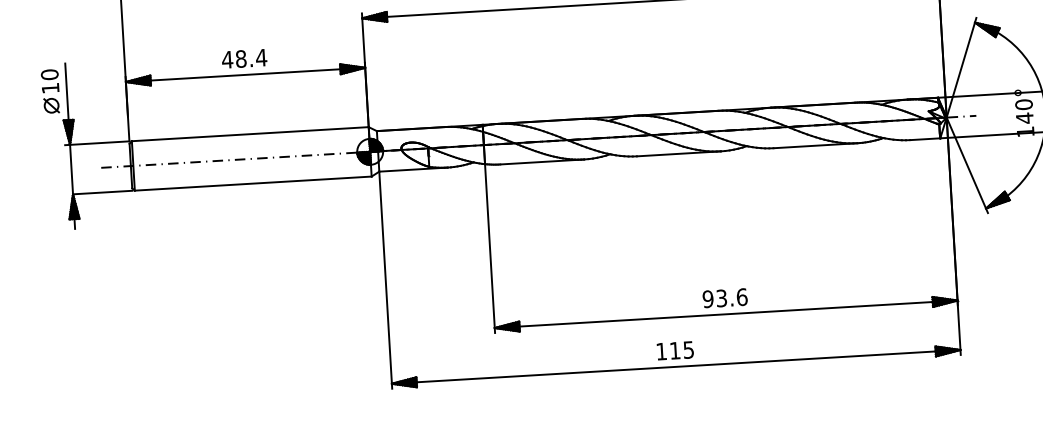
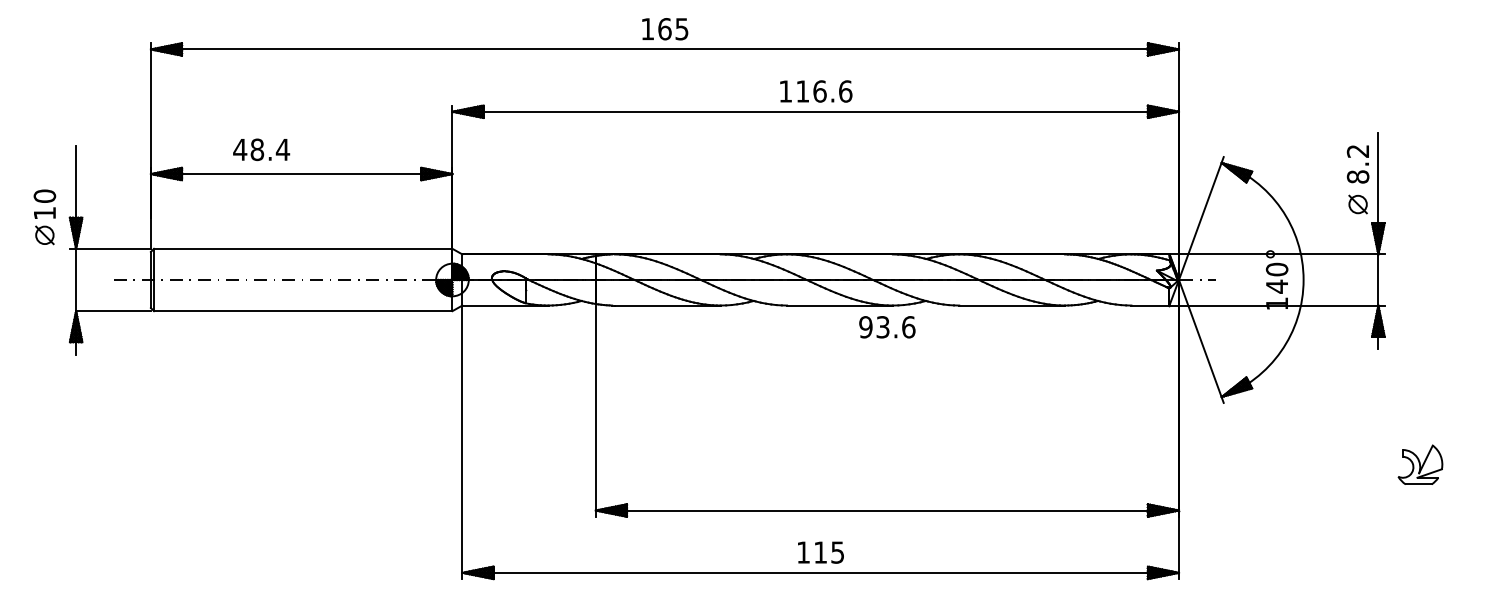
text: (244, 58) -> (261, 149), moved
part: (50, 91) -> (44, 217), moved
text: (725, 298) -> (887, 327), moved

